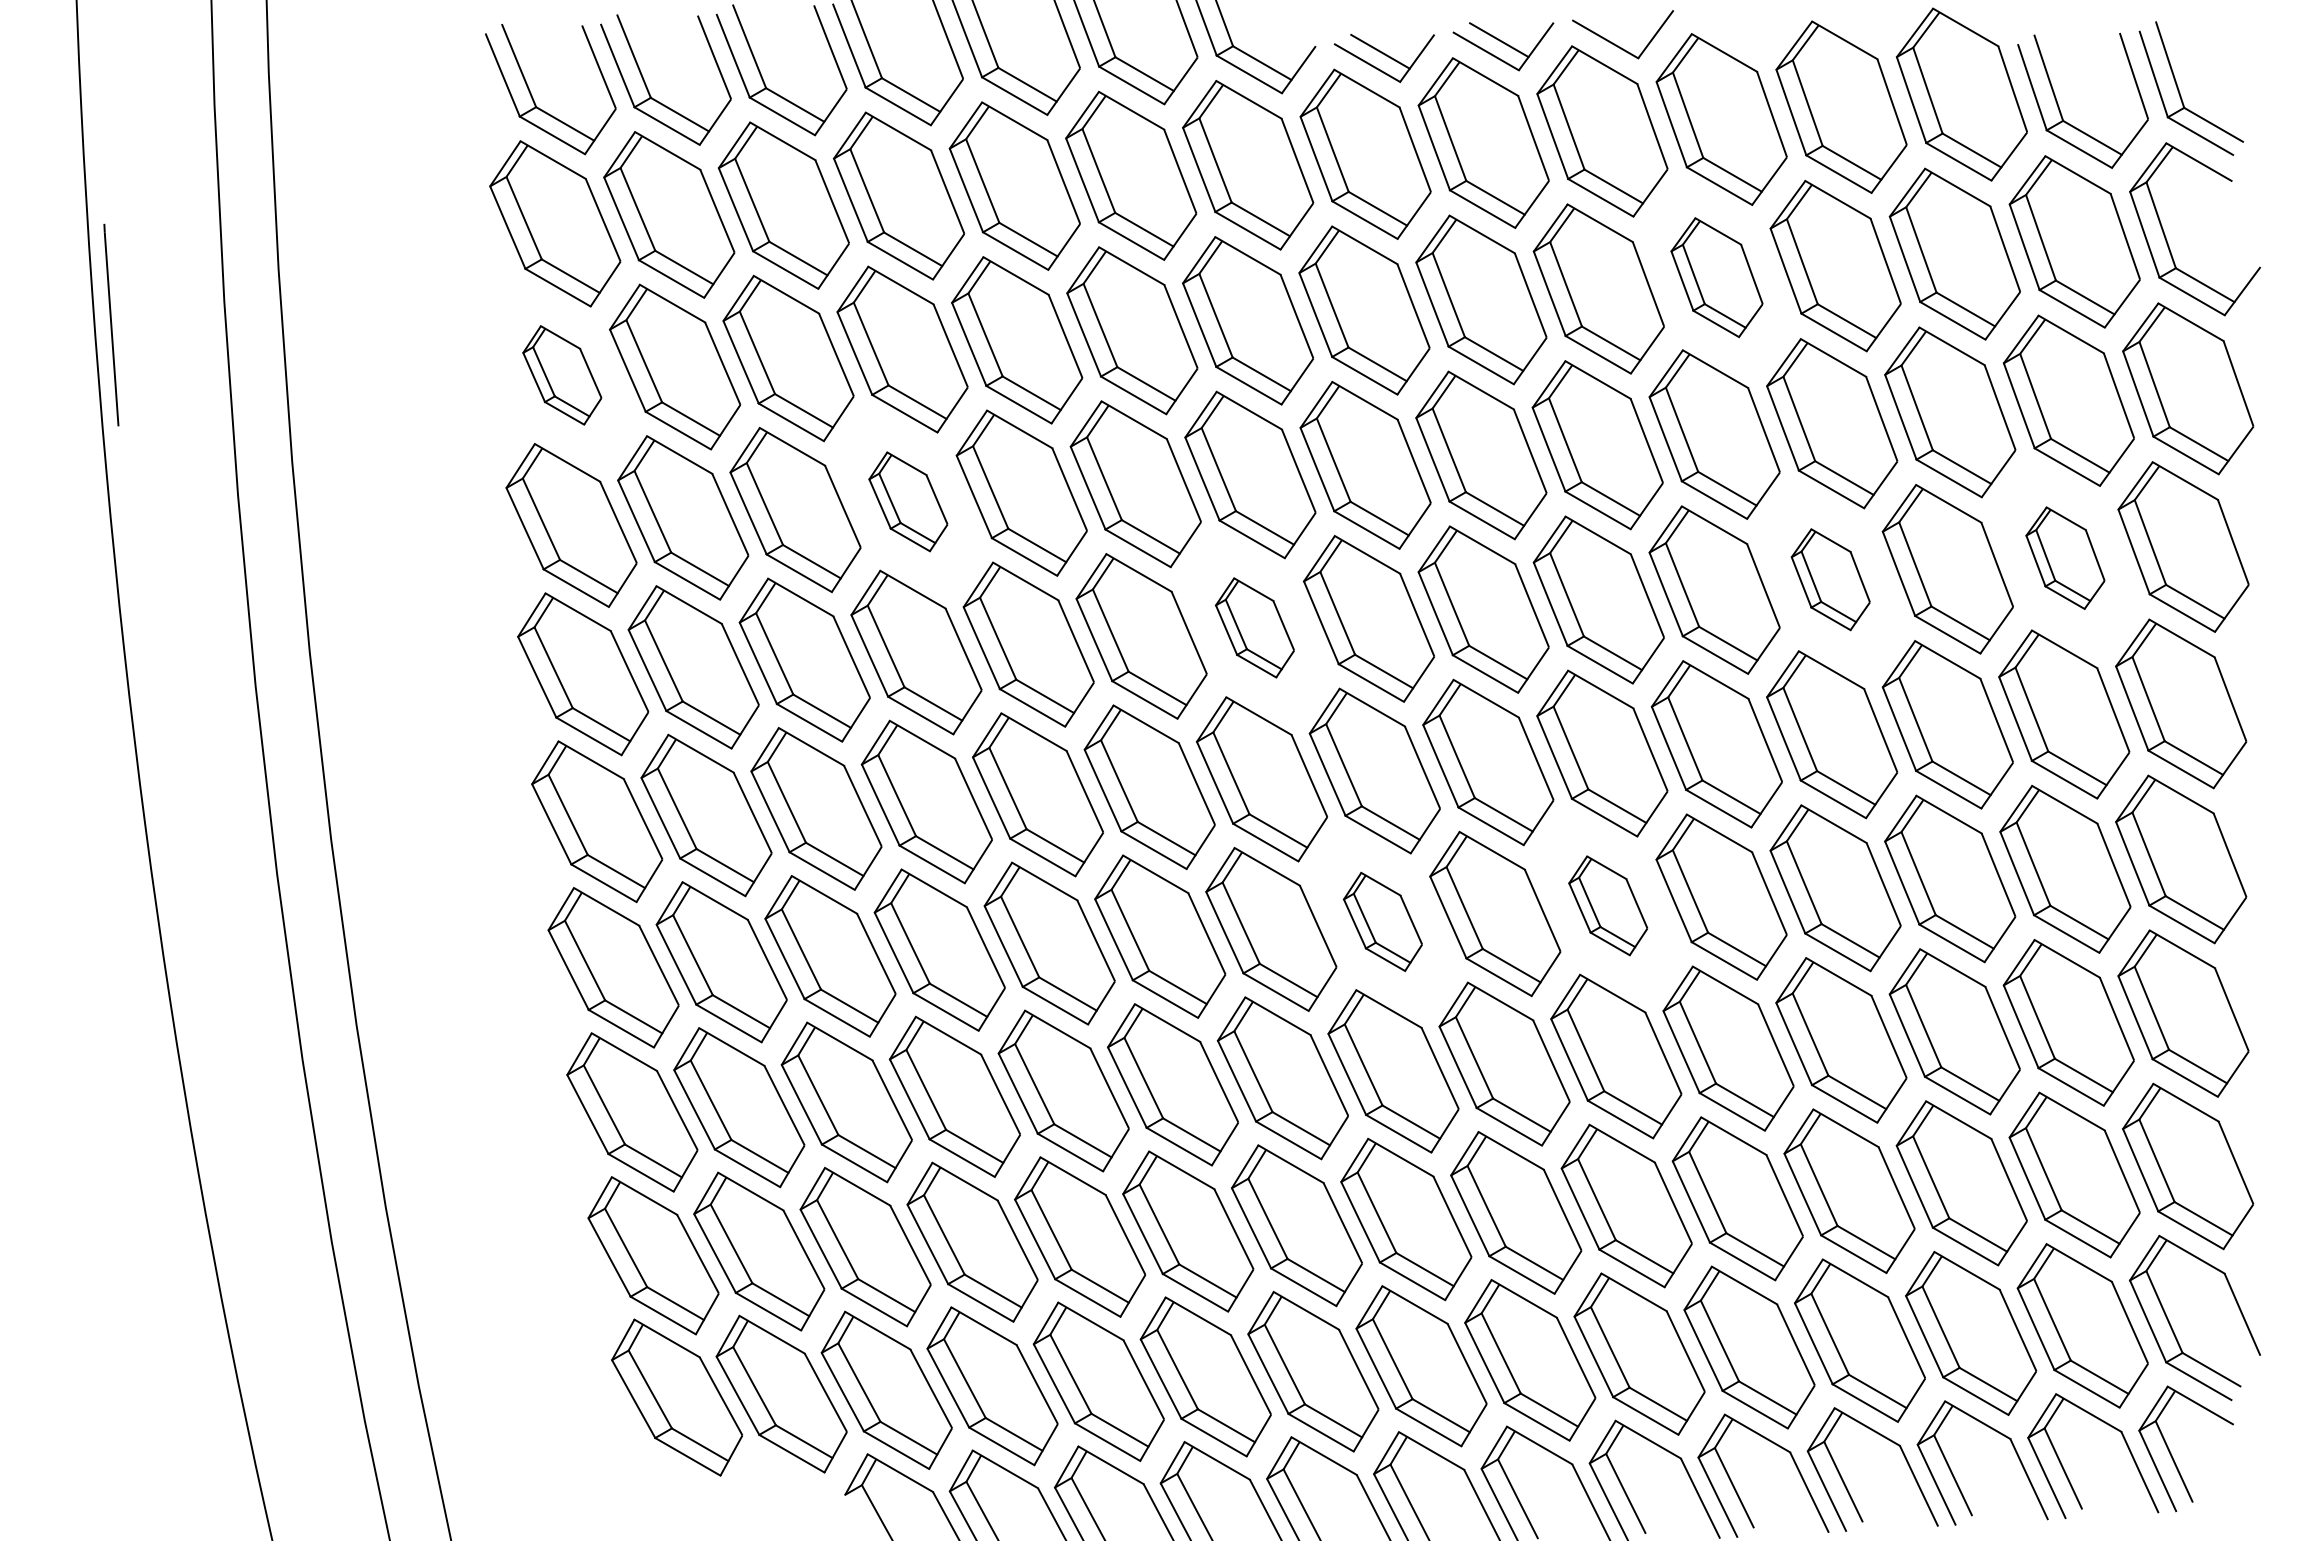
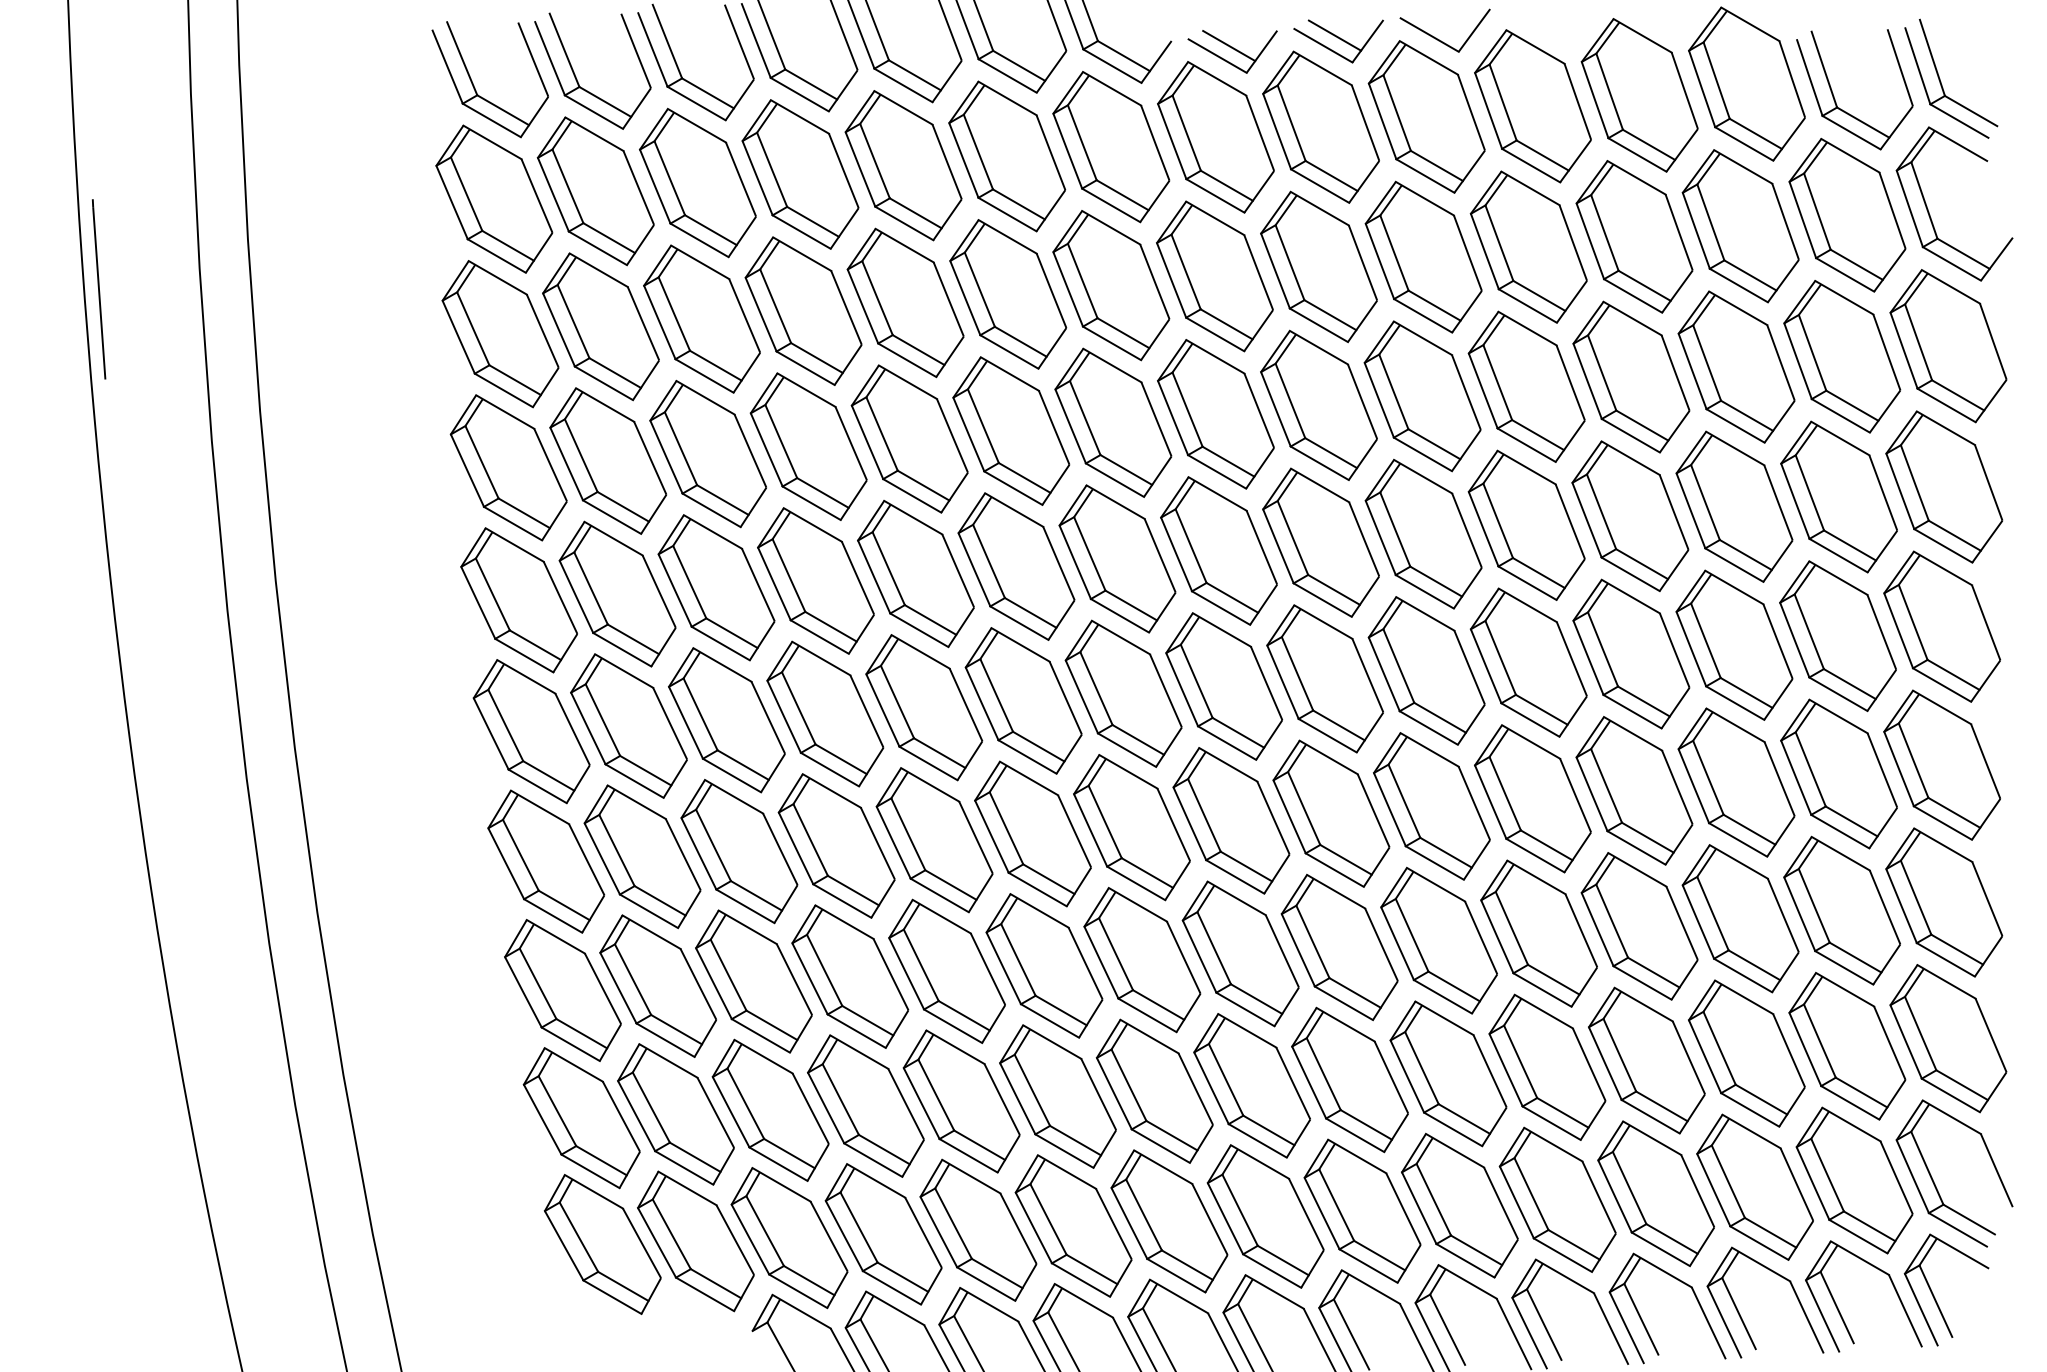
part: (1716, 277) -> (1528, 246), size x1.43
part: (562, 375) -> (500, 334), size x1.67
part: (908, 501) -> (808, 446), size x1.67
part: (2065, 557) -> (1839, 496), size x1.67
part: (1830, 579) -> (1629, 515), size x1.67
part: (1254, 627) -> (1117, 558), size x1.67
part: (1608, 905) -> (1432, 806), size x1.67
part: (1382, 921) -> (1230, 820), size x1.67

